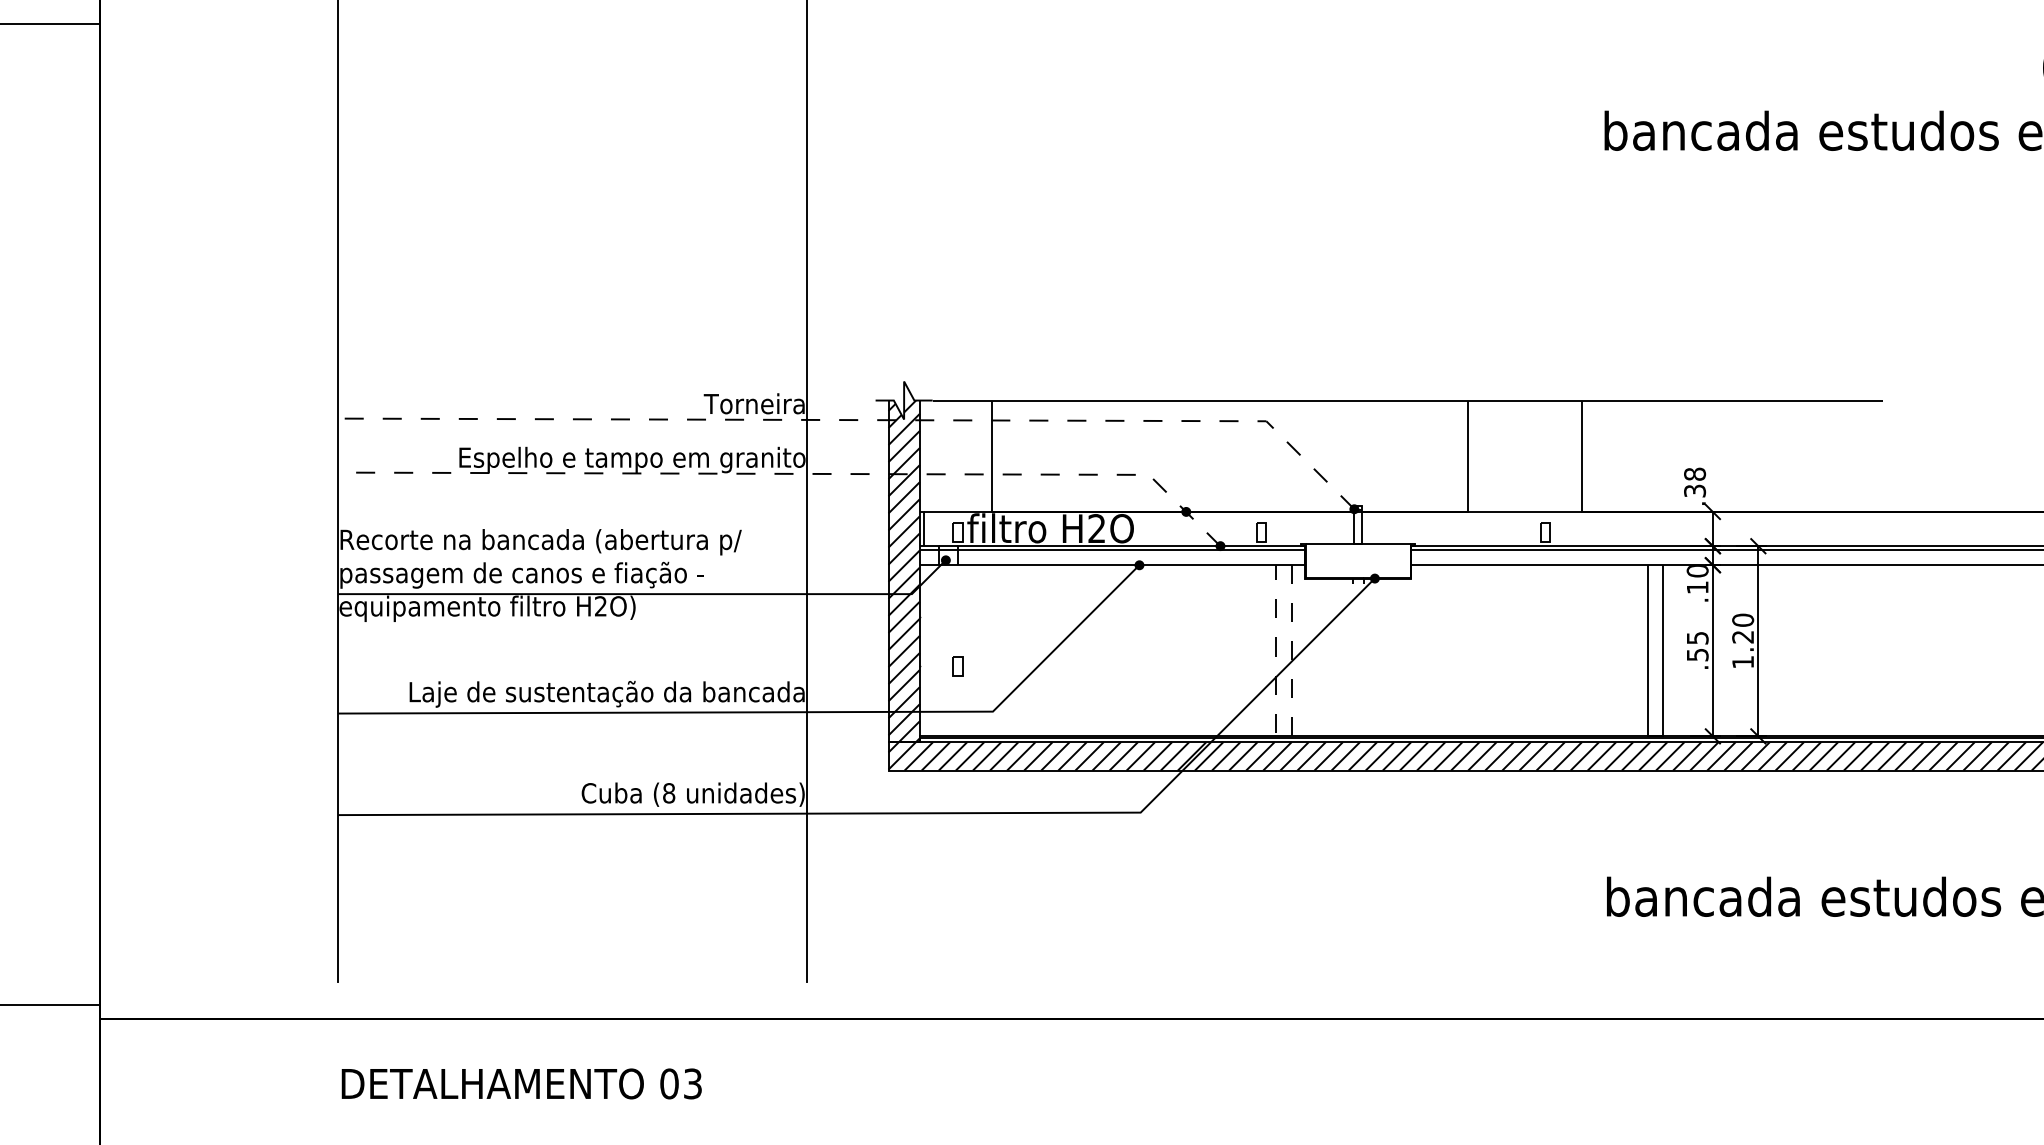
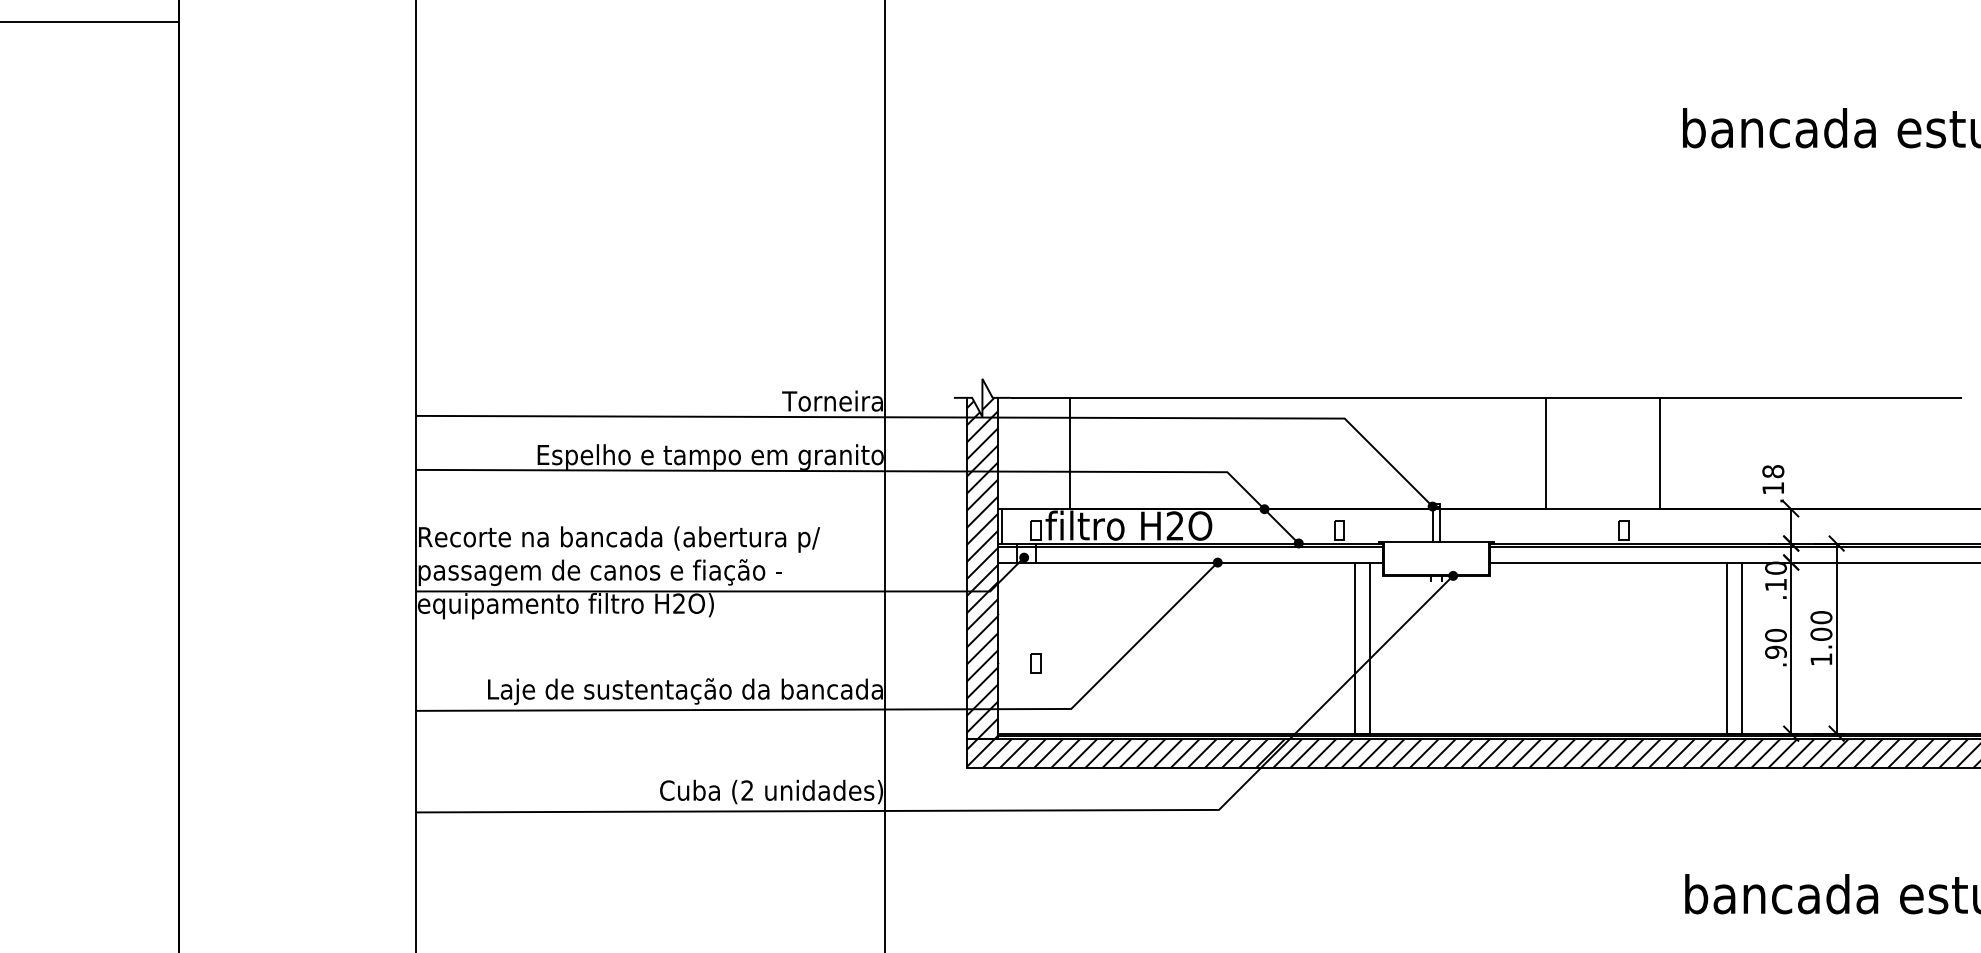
line: (864, 420) -> (942, 417), dashed -> solid
line: (794, 473) -> (872, 470), dashed -> solid
text: (1695, 490) -> (1773, 487), .38 -> .18
text: (1743, 636) -> (1821, 633), 1.20 -> 1.00
text: (1697, 646) -> (1775, 643), .55 -> .90
line: (1284, 736) -> (1362, 733), dashed -> solid
text: (669, 793) -> (747, 790), (8 -> (2

